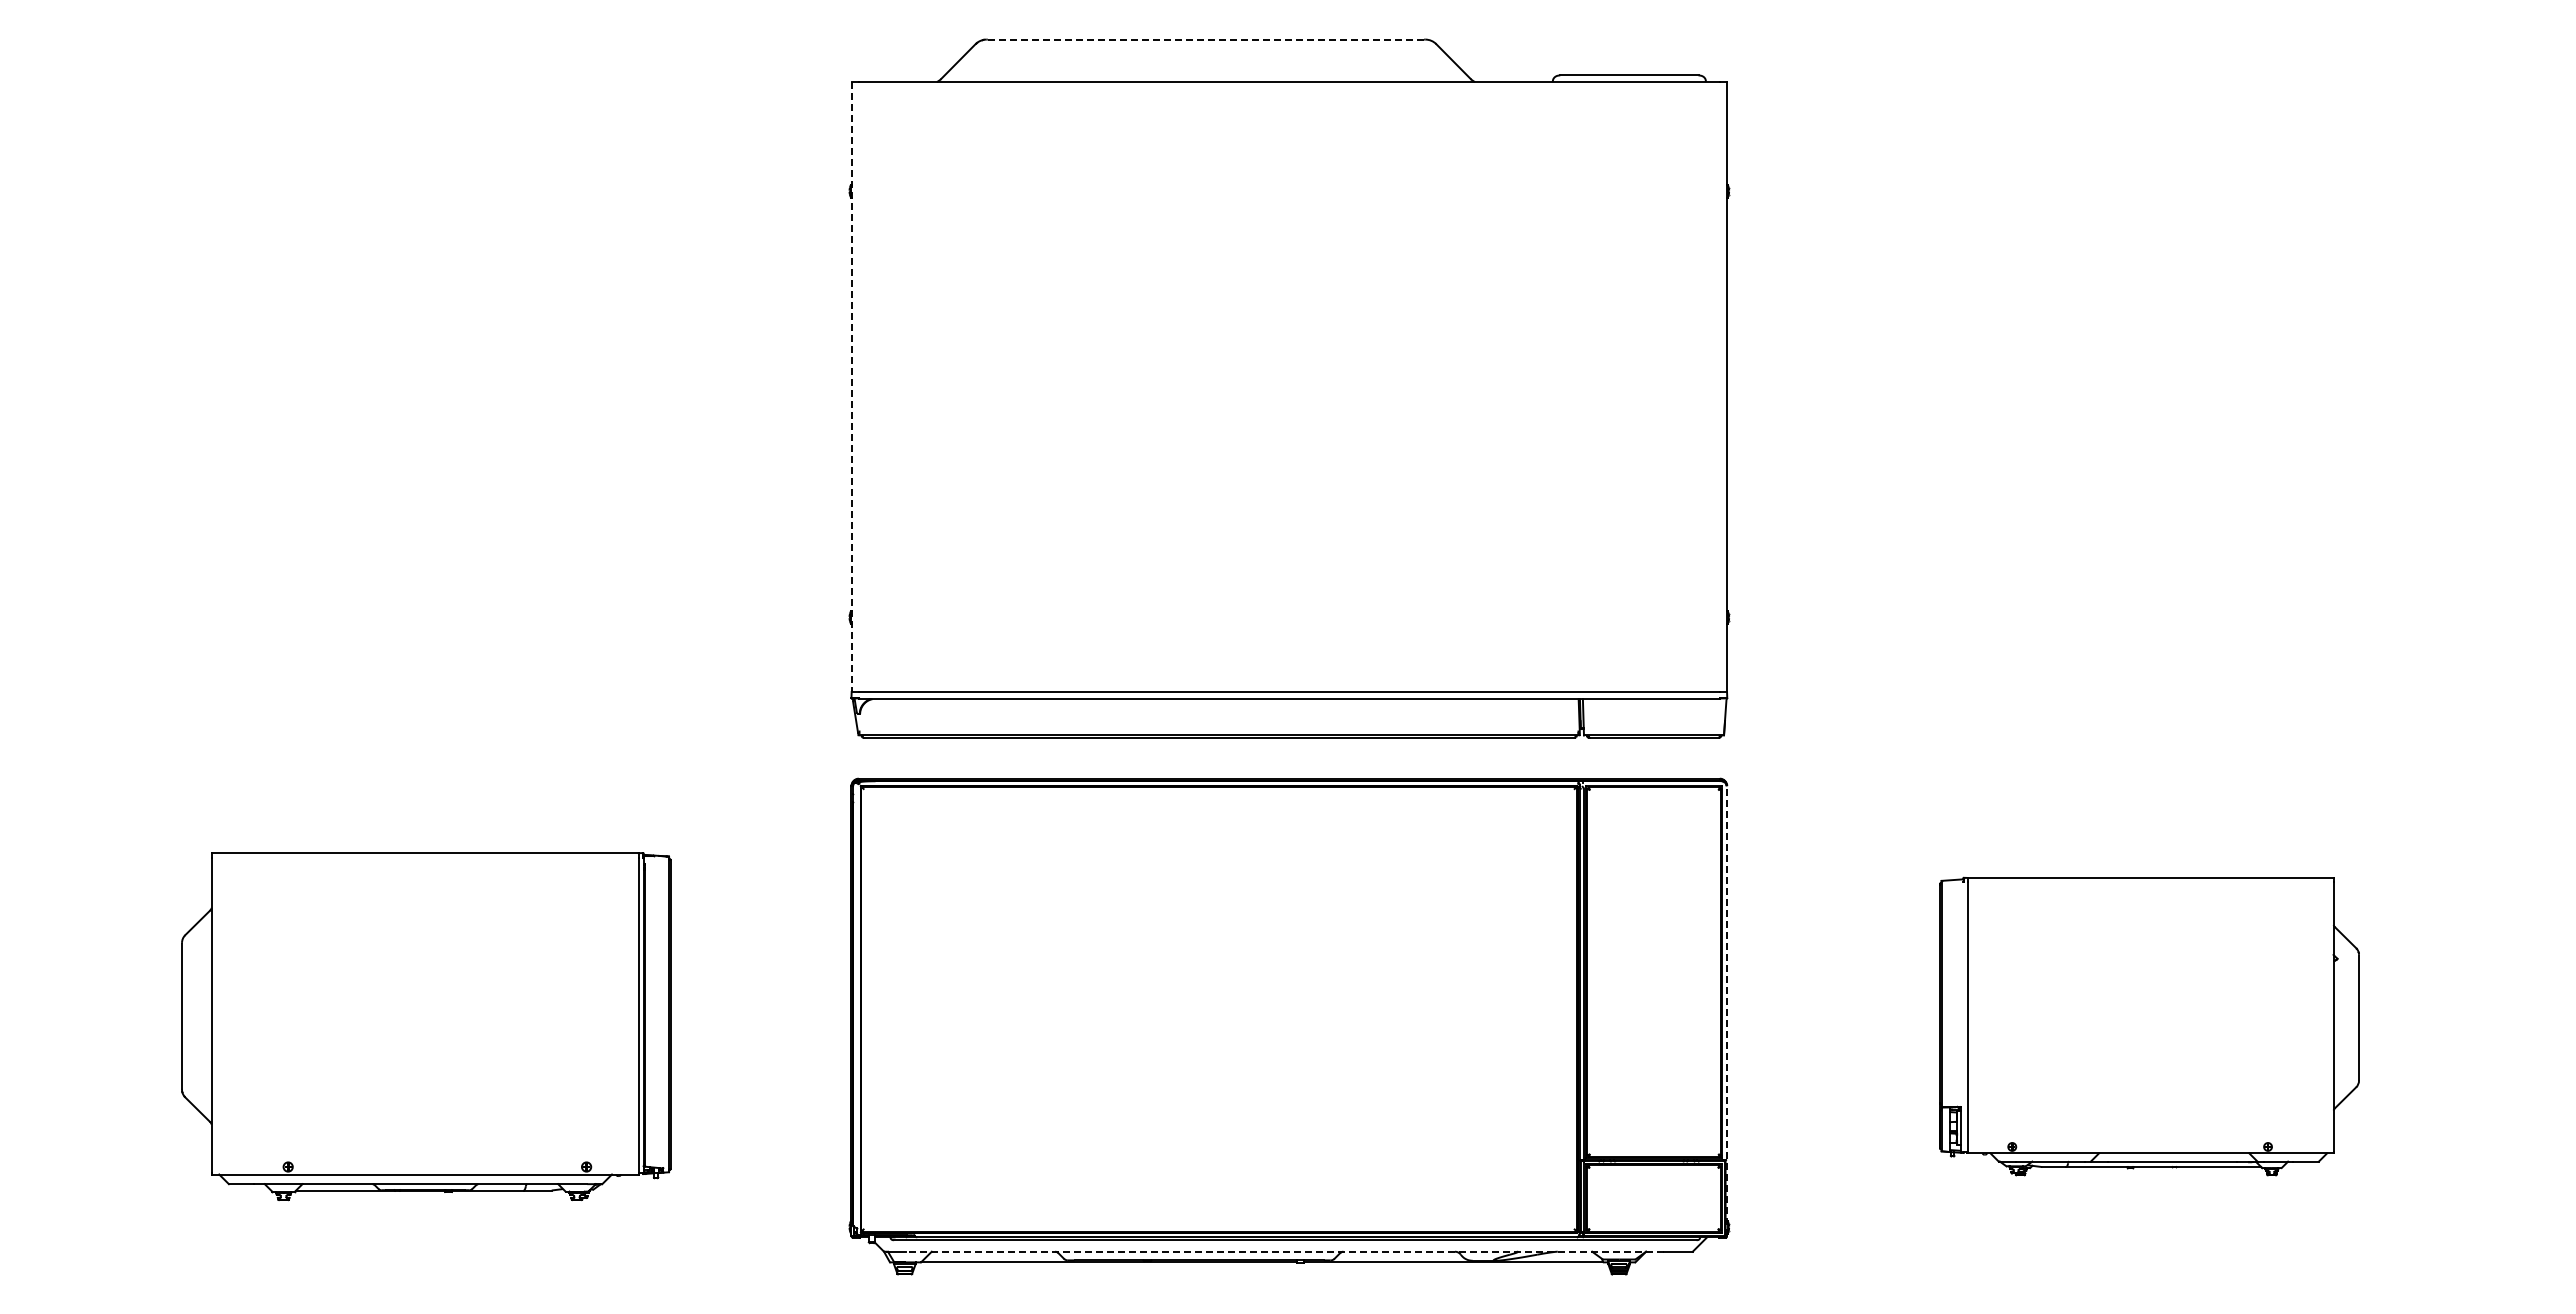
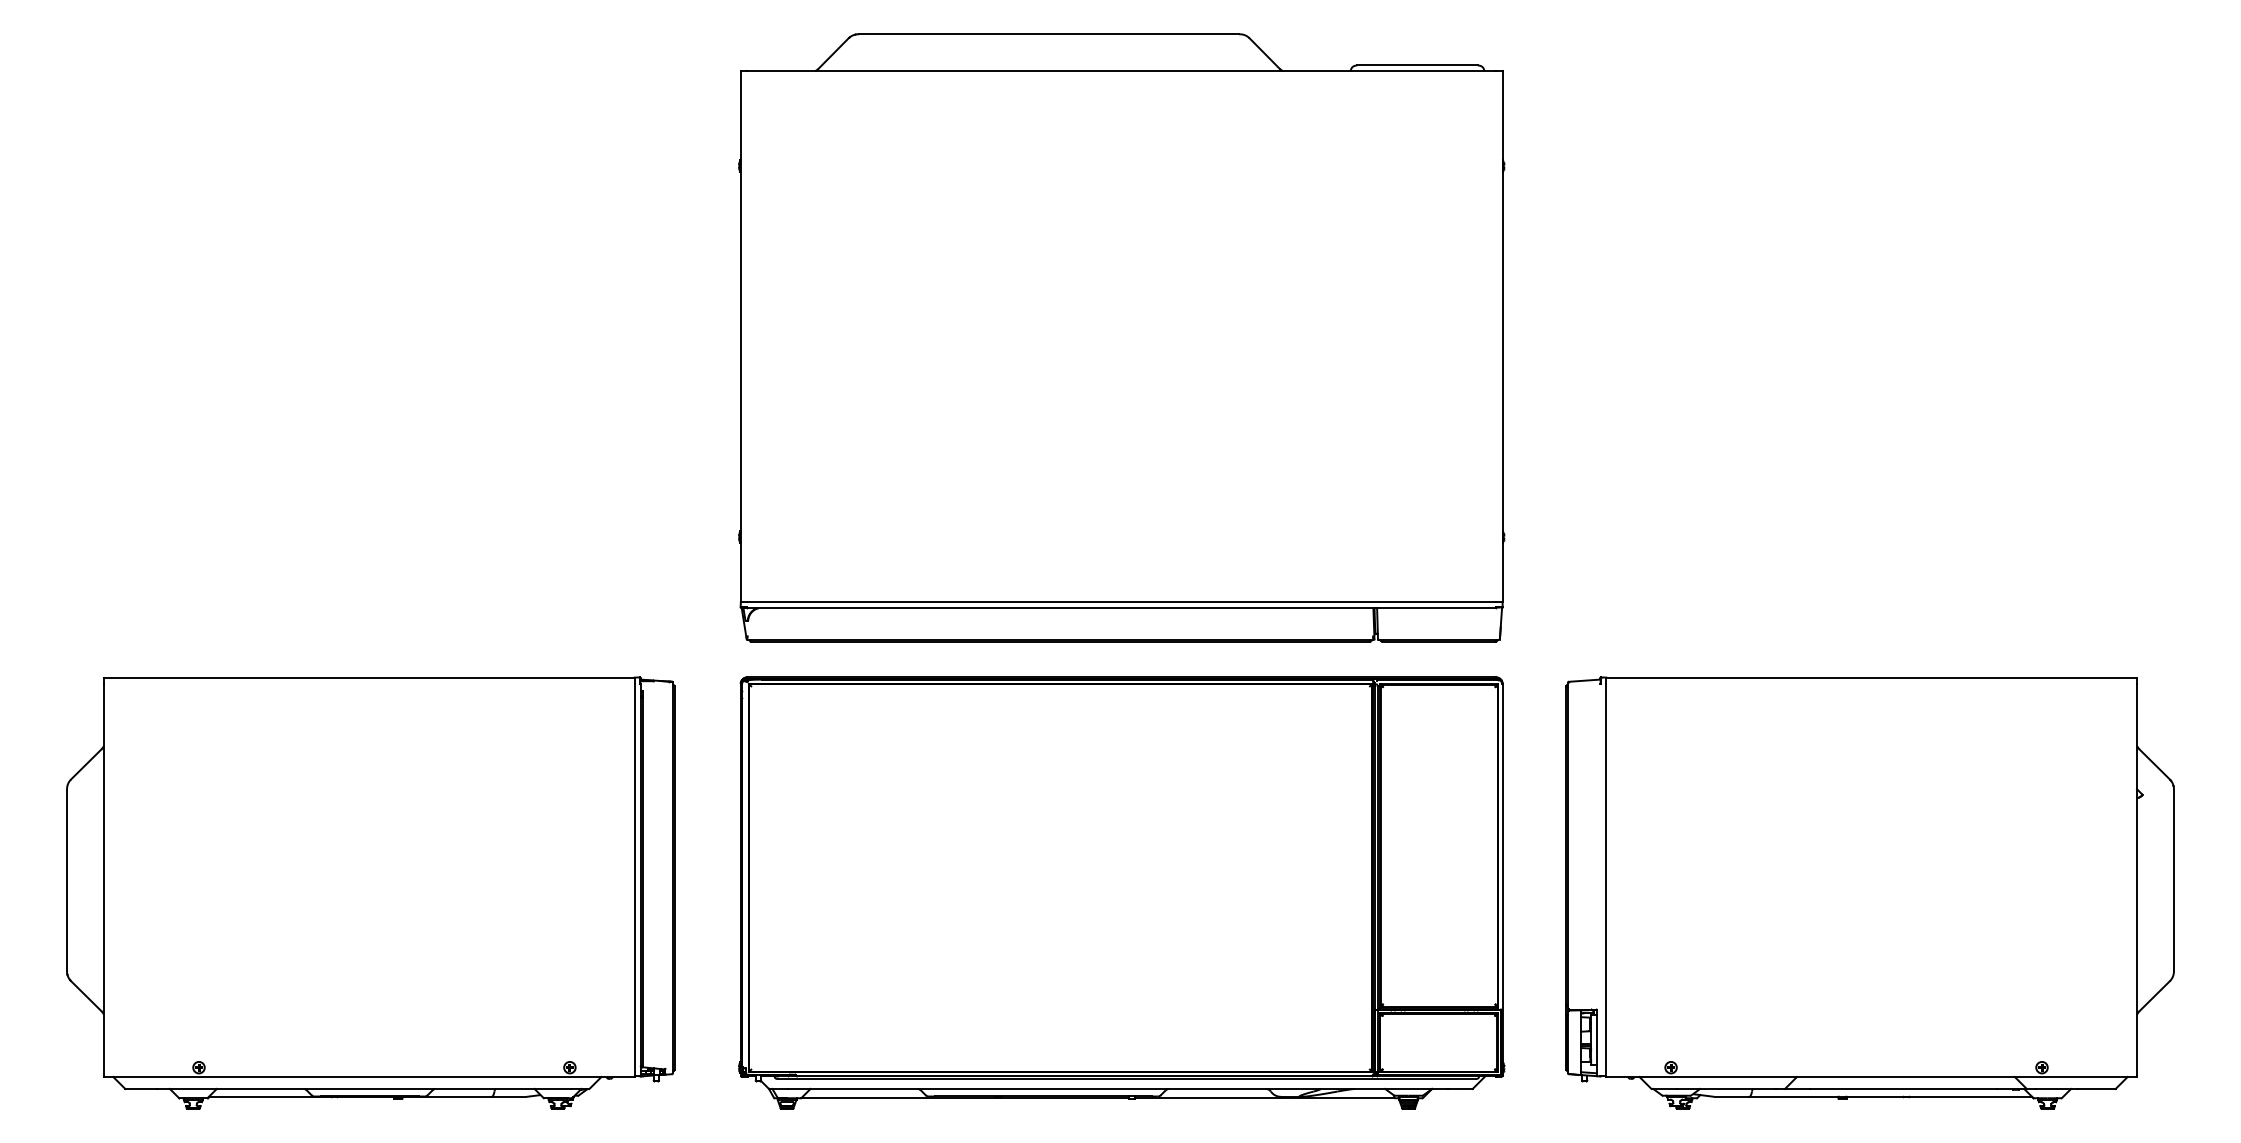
line: (1205, 39) -> (1048, 34), dashed -> solid
line: (851, 386) -> (740, 336), dashed -> solid
line: (1727, 1010) -> (1502, 879), dashed -> solid
part: (426, 1026) -> (370, 893), size x1.43
part: (2149, 1026) -> (1870, 893), size x1.67
line: (1284, 1251) -> (1117, 1088), dashed -> solid

